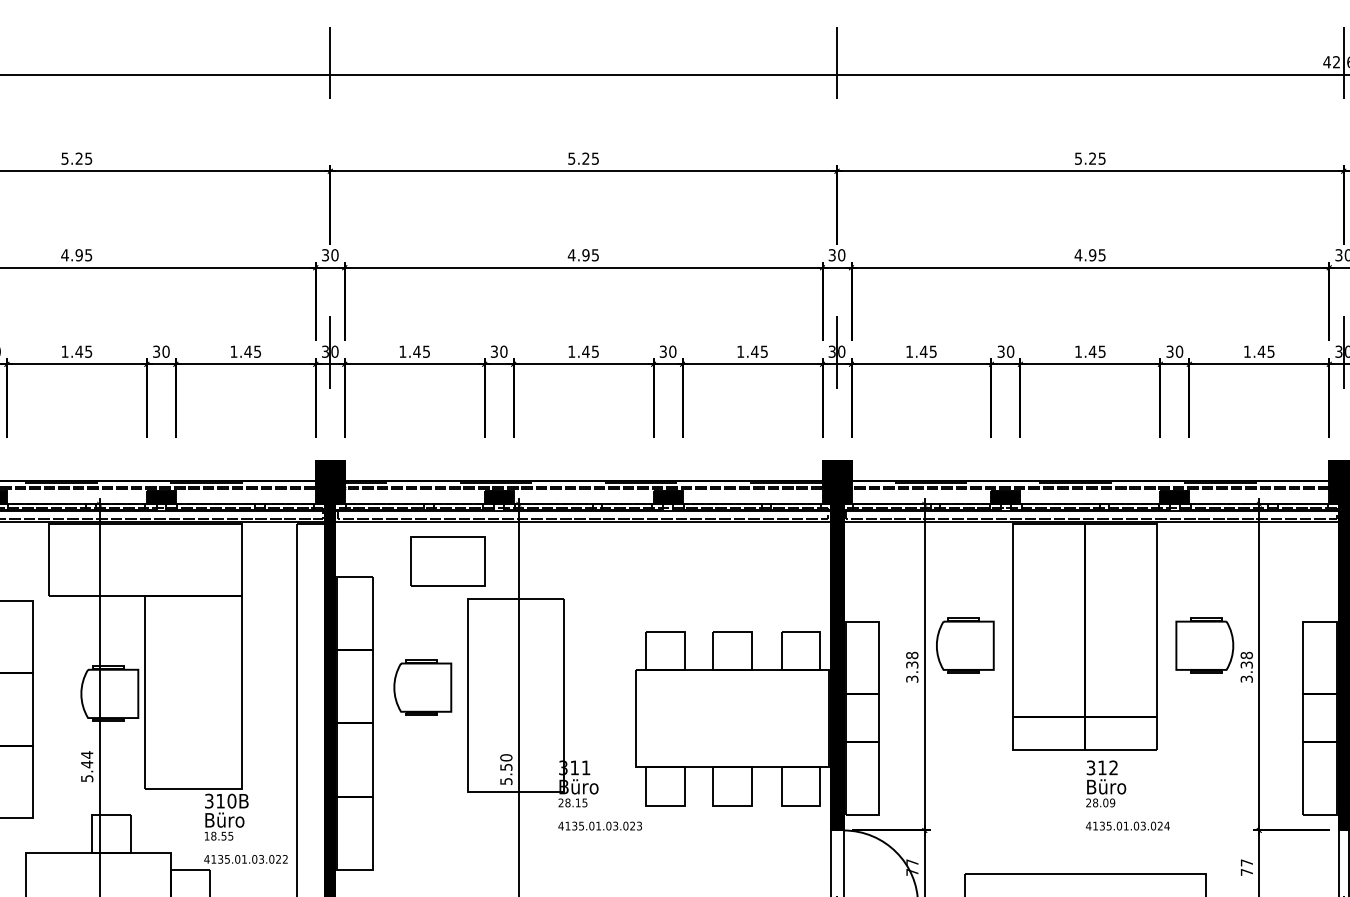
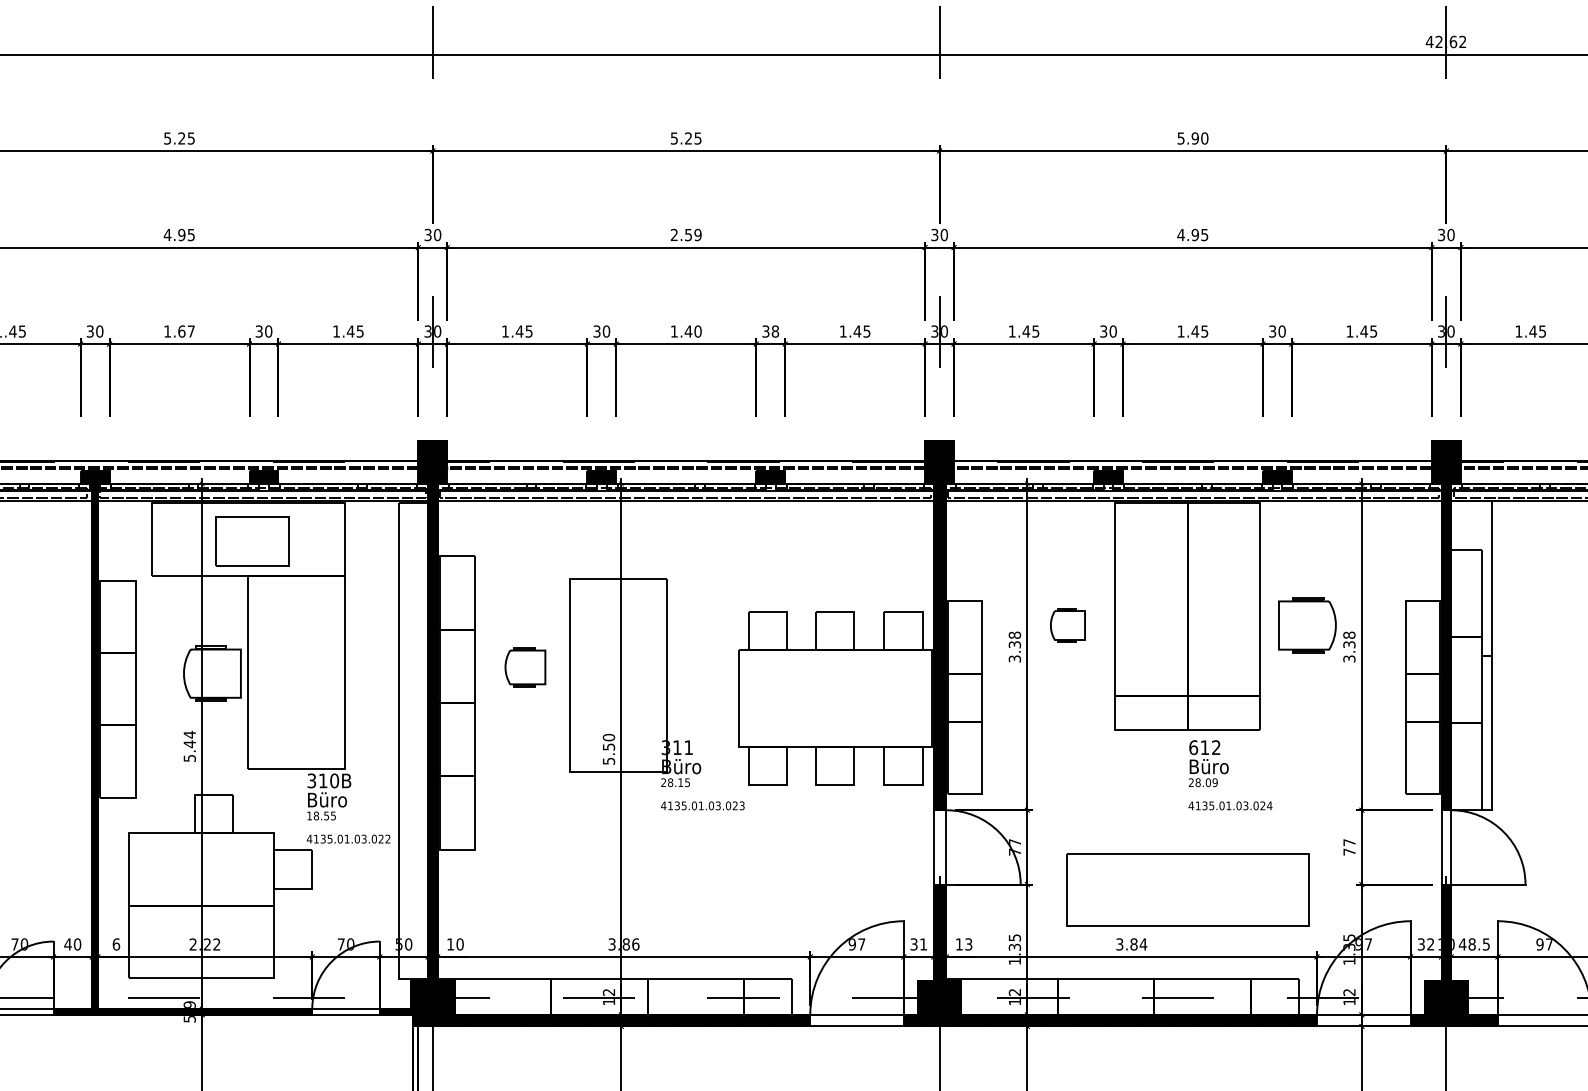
text: (1096, 158) -> (1199, 138), 5.25 -> 5.90
text: (582, 254) -> (685, 234), 4.95 -> 2.59
text: (83, 351) -> (186, 331), 1.45 -> 1.67
text: (594, 351) -> (697, 331), 1.45 -> 1.40
text: (672, 351) -> (775, 331), 30 -> 38
part: (447, 561) -> (252, 541), moved
part: (964, 645) -> (1067, 625), size x0.6
part: (422, 687) -> (525, 667), size x0.7
text: (1090, 767) -> (1193, 747), 312 -> 612

